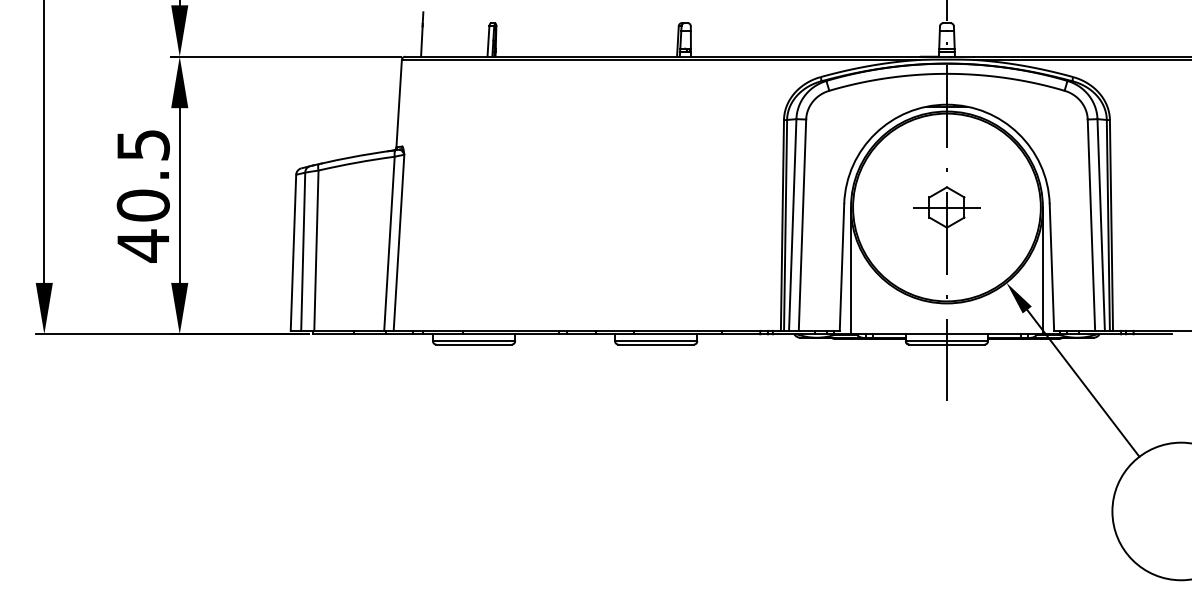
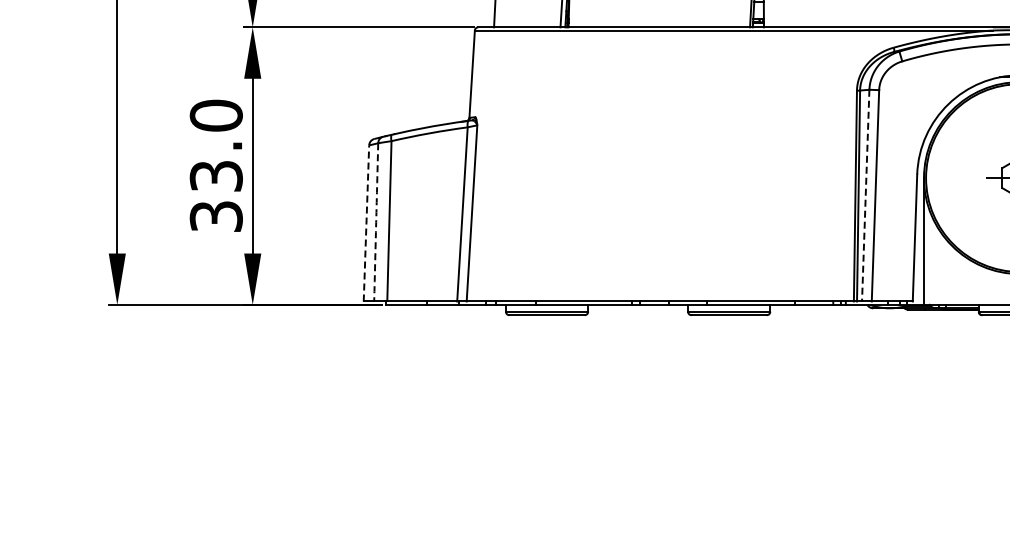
text: (142, 195) -> (215, 166), 40.5 -> 33.0
line: (792, 225) -> (865, 196), solid -> dashed
arc: (303, 251) -> (376, 222), solid -> dashed
line: (293, 252) -> (366, 223), solid -> dashed

